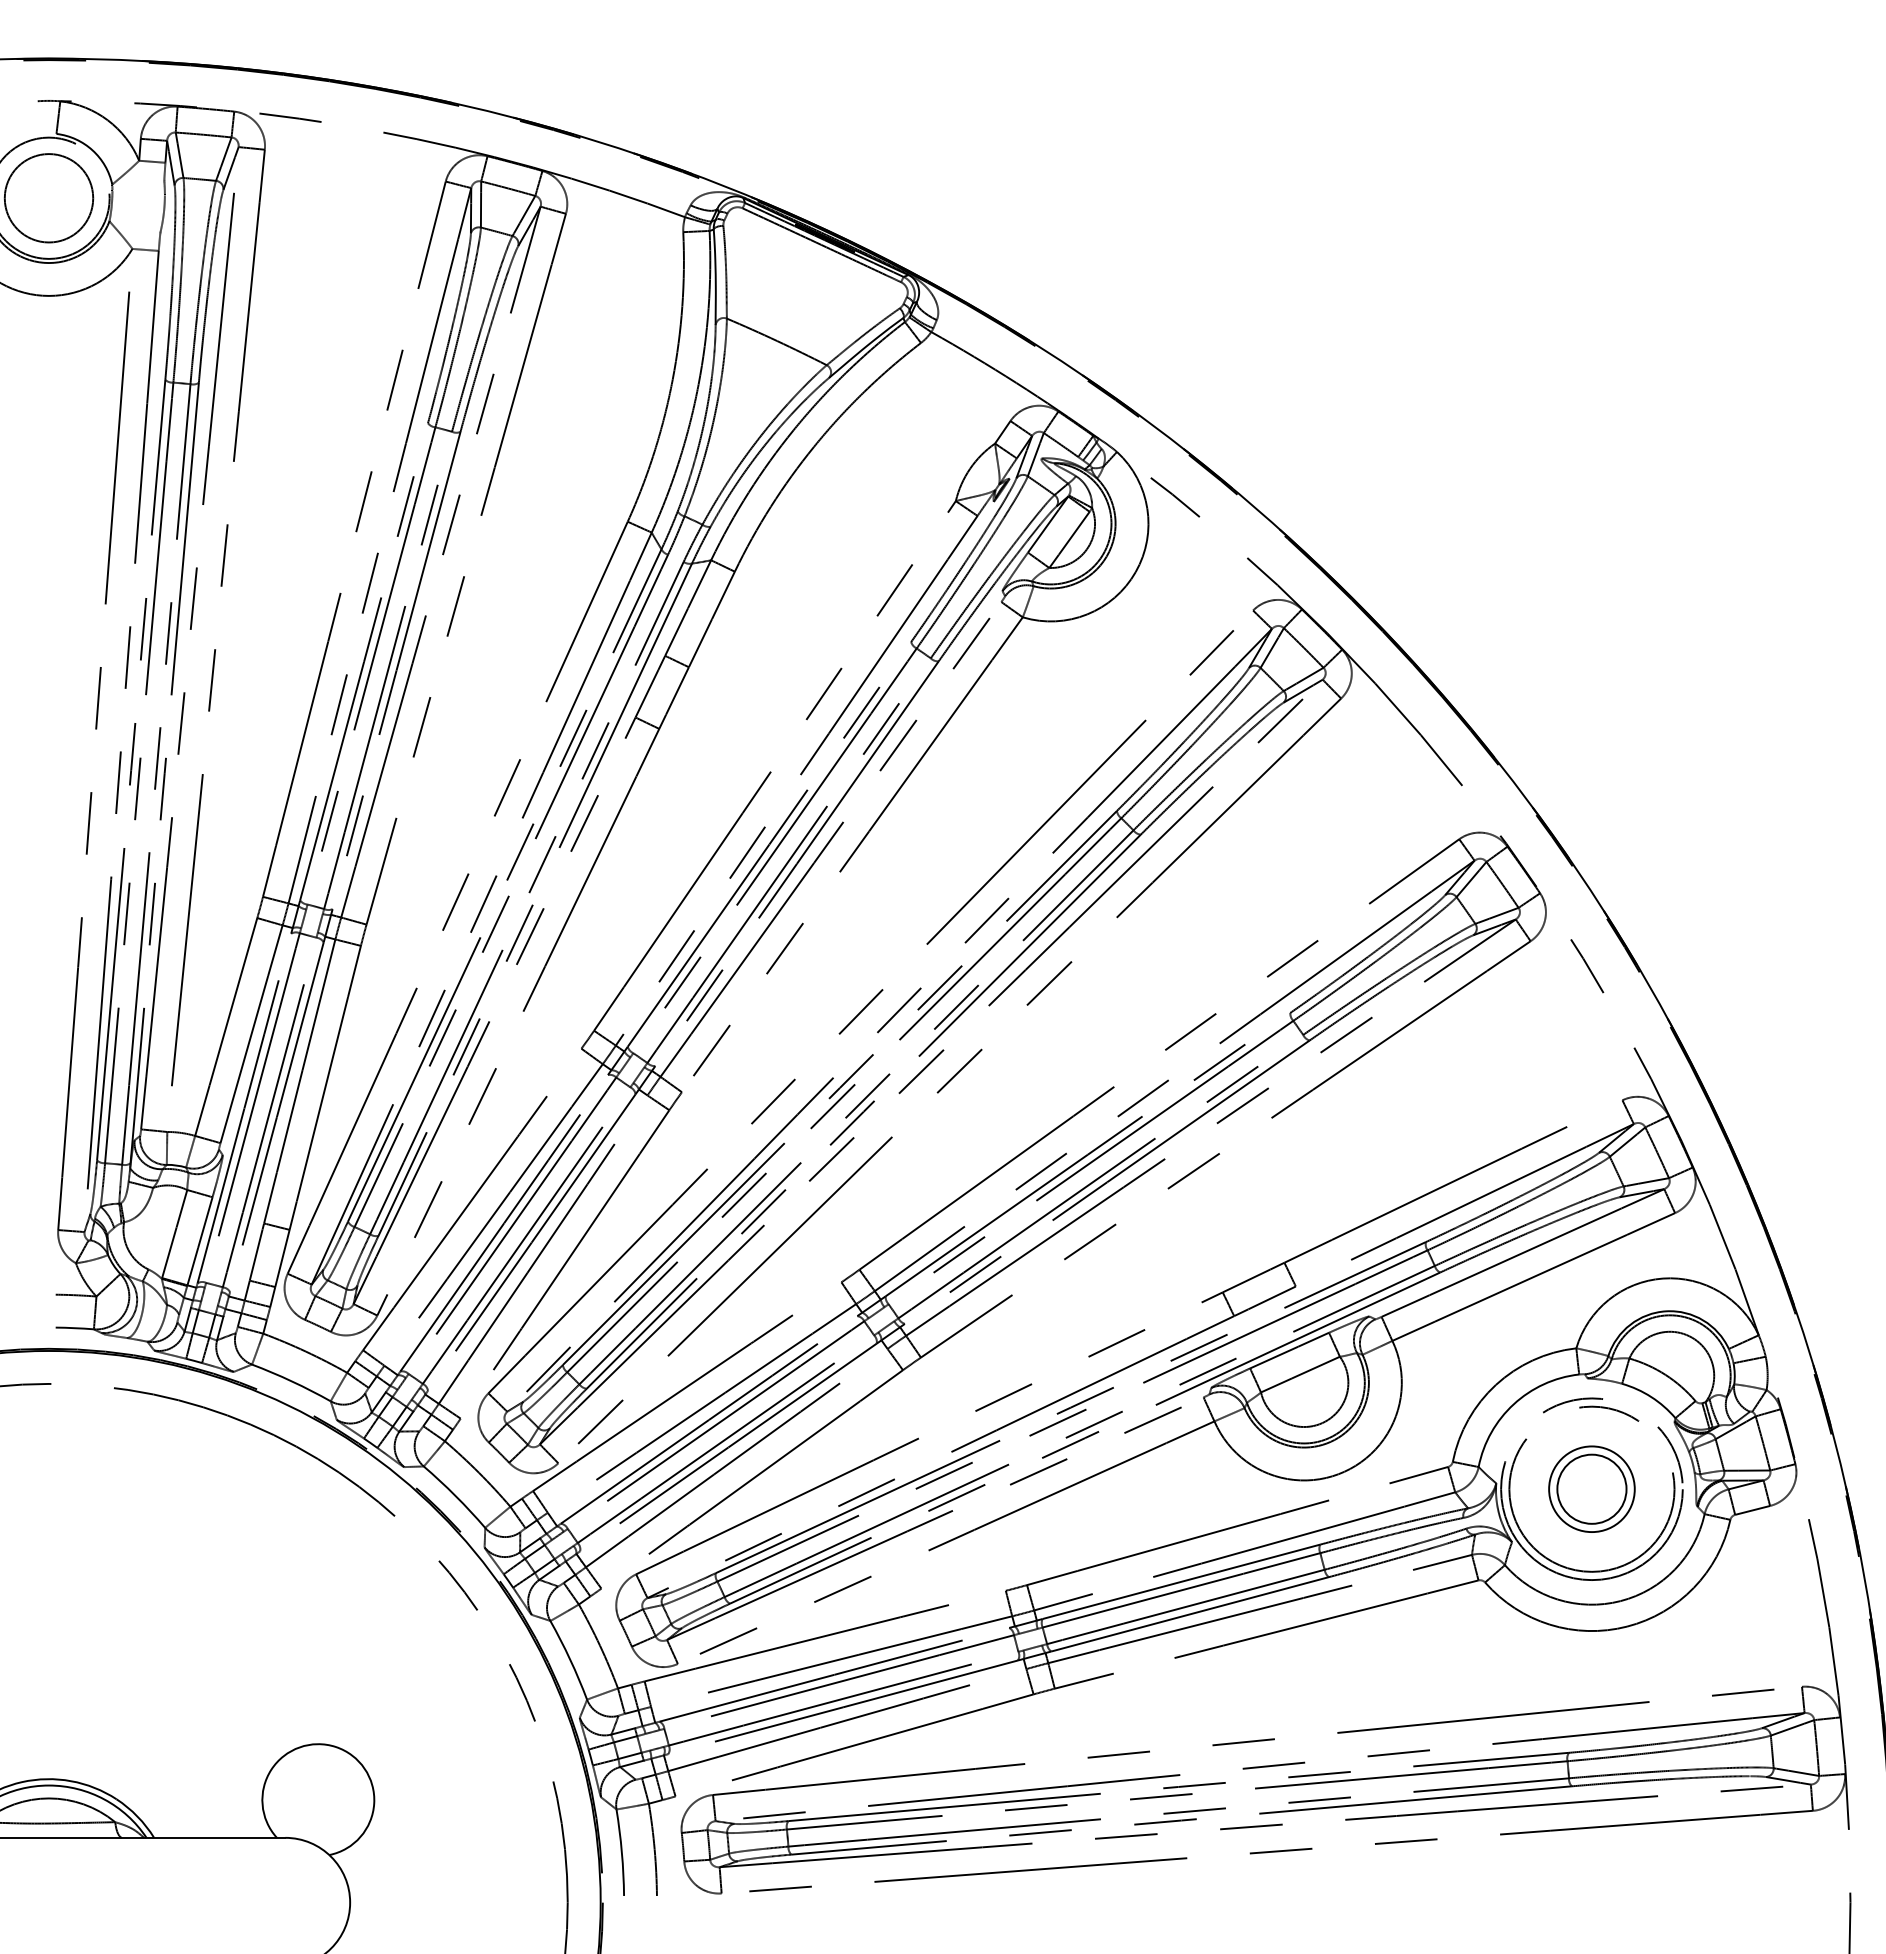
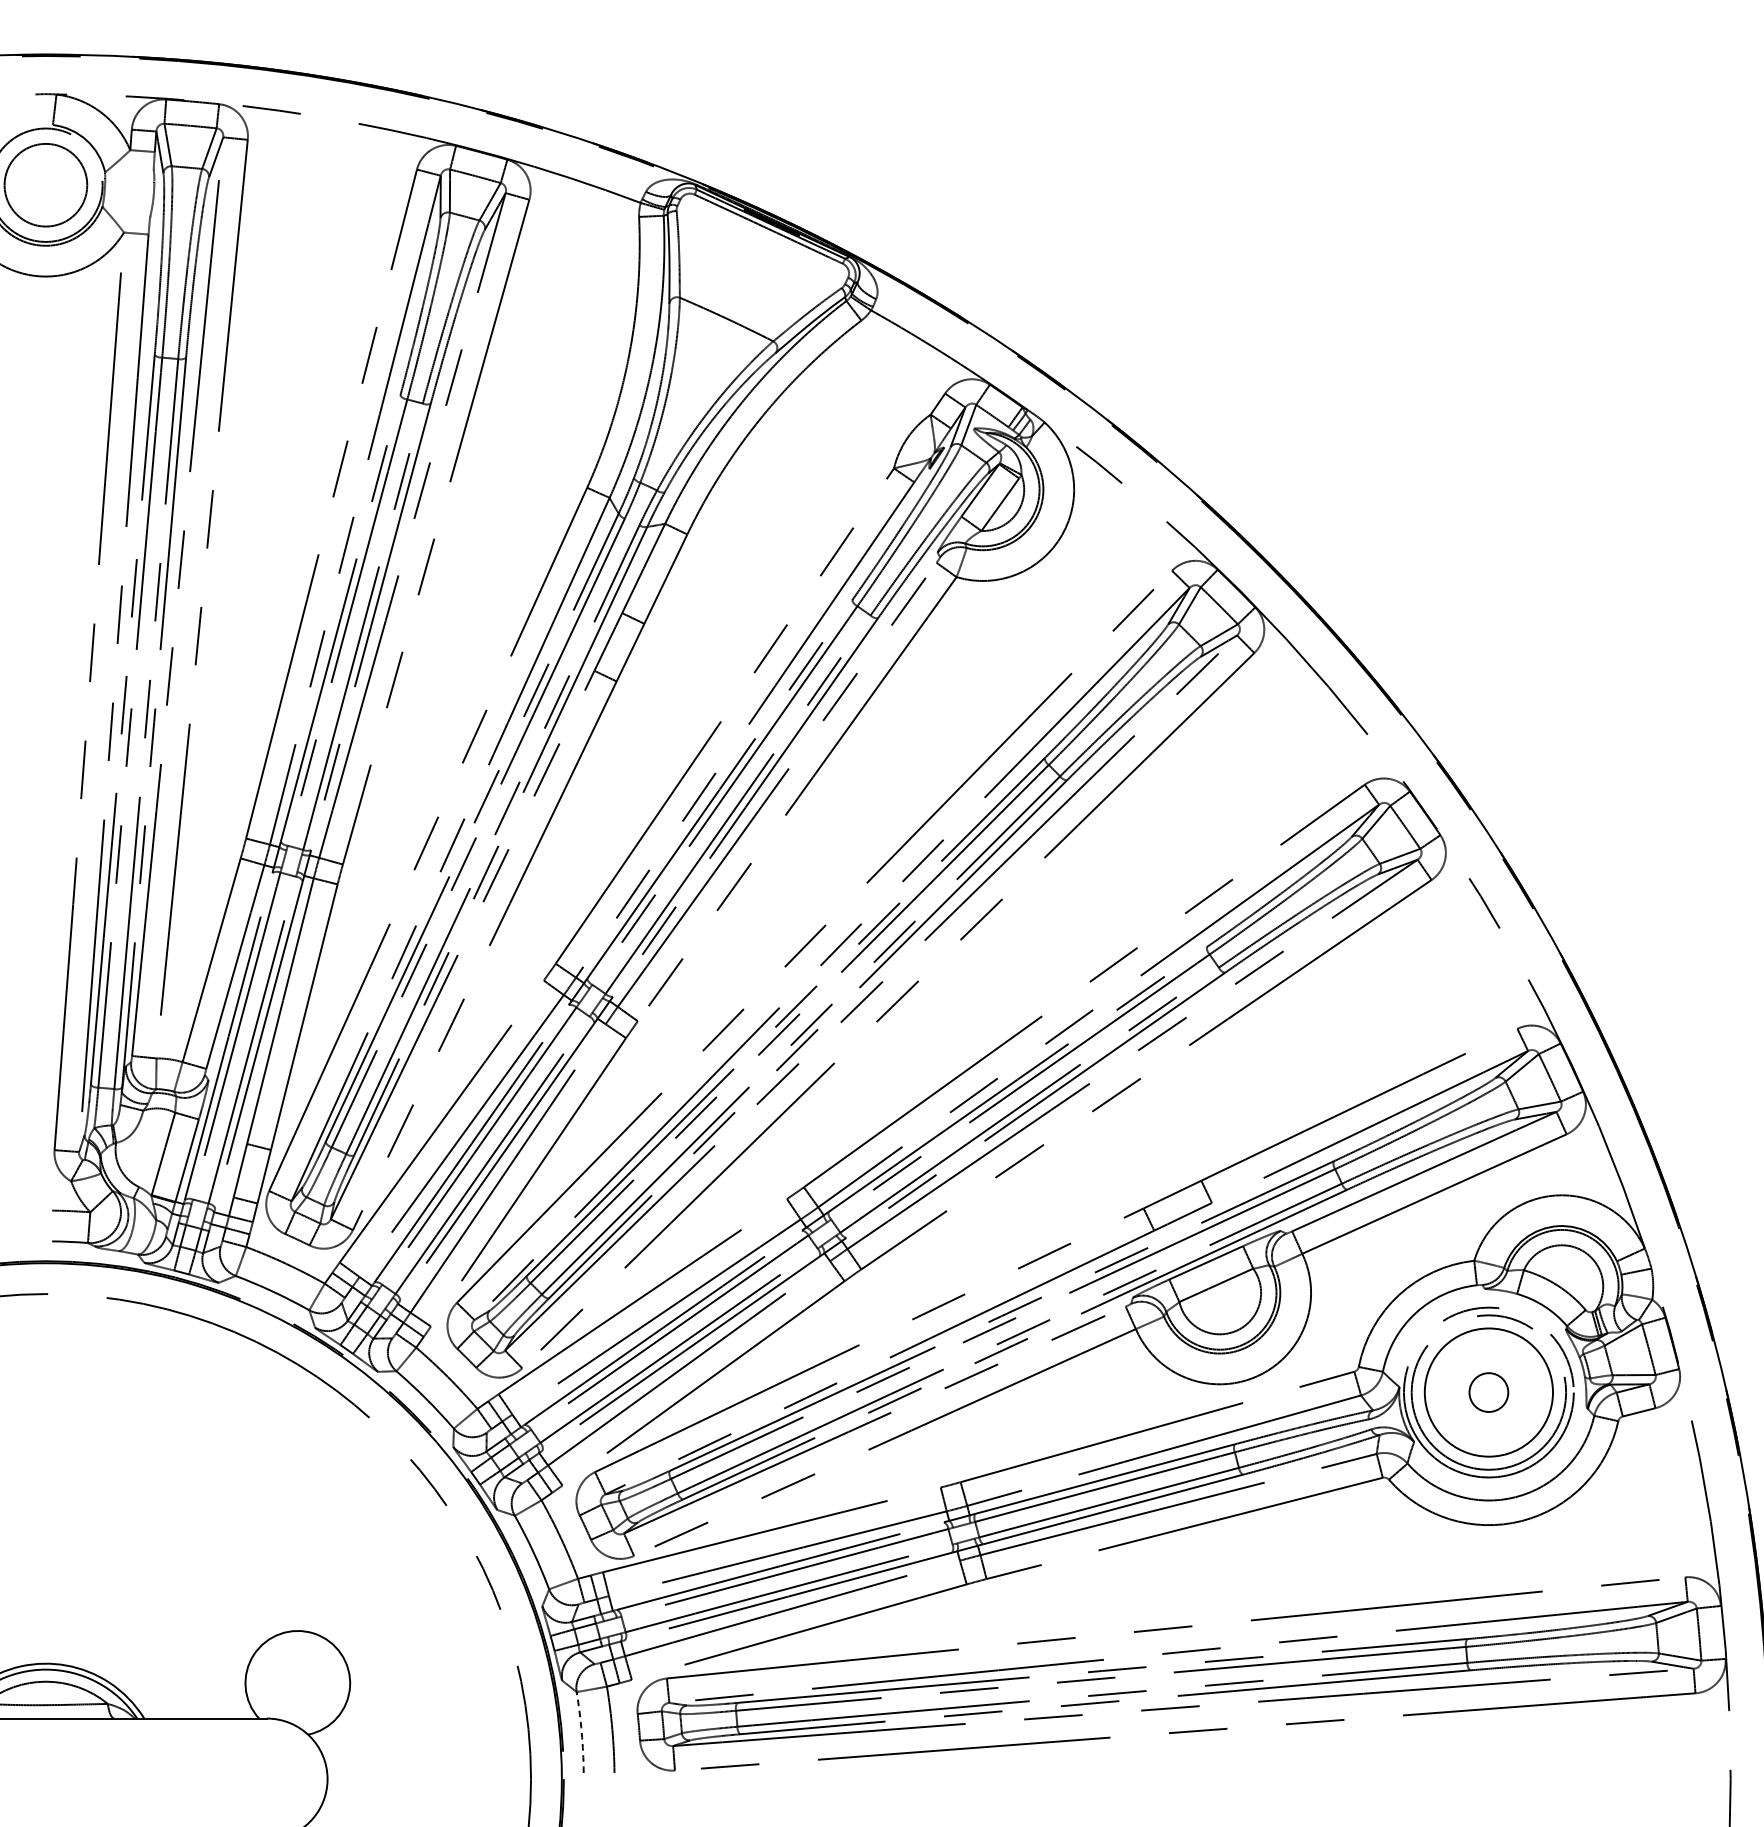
circle: (1591, 1488) -> (1488, 1391), size x0.6
circle: (1591, 1489) -> (1488, 1392), size x1.6
arc: (621, 1852) -> (581, 1732), solid -> dashed

